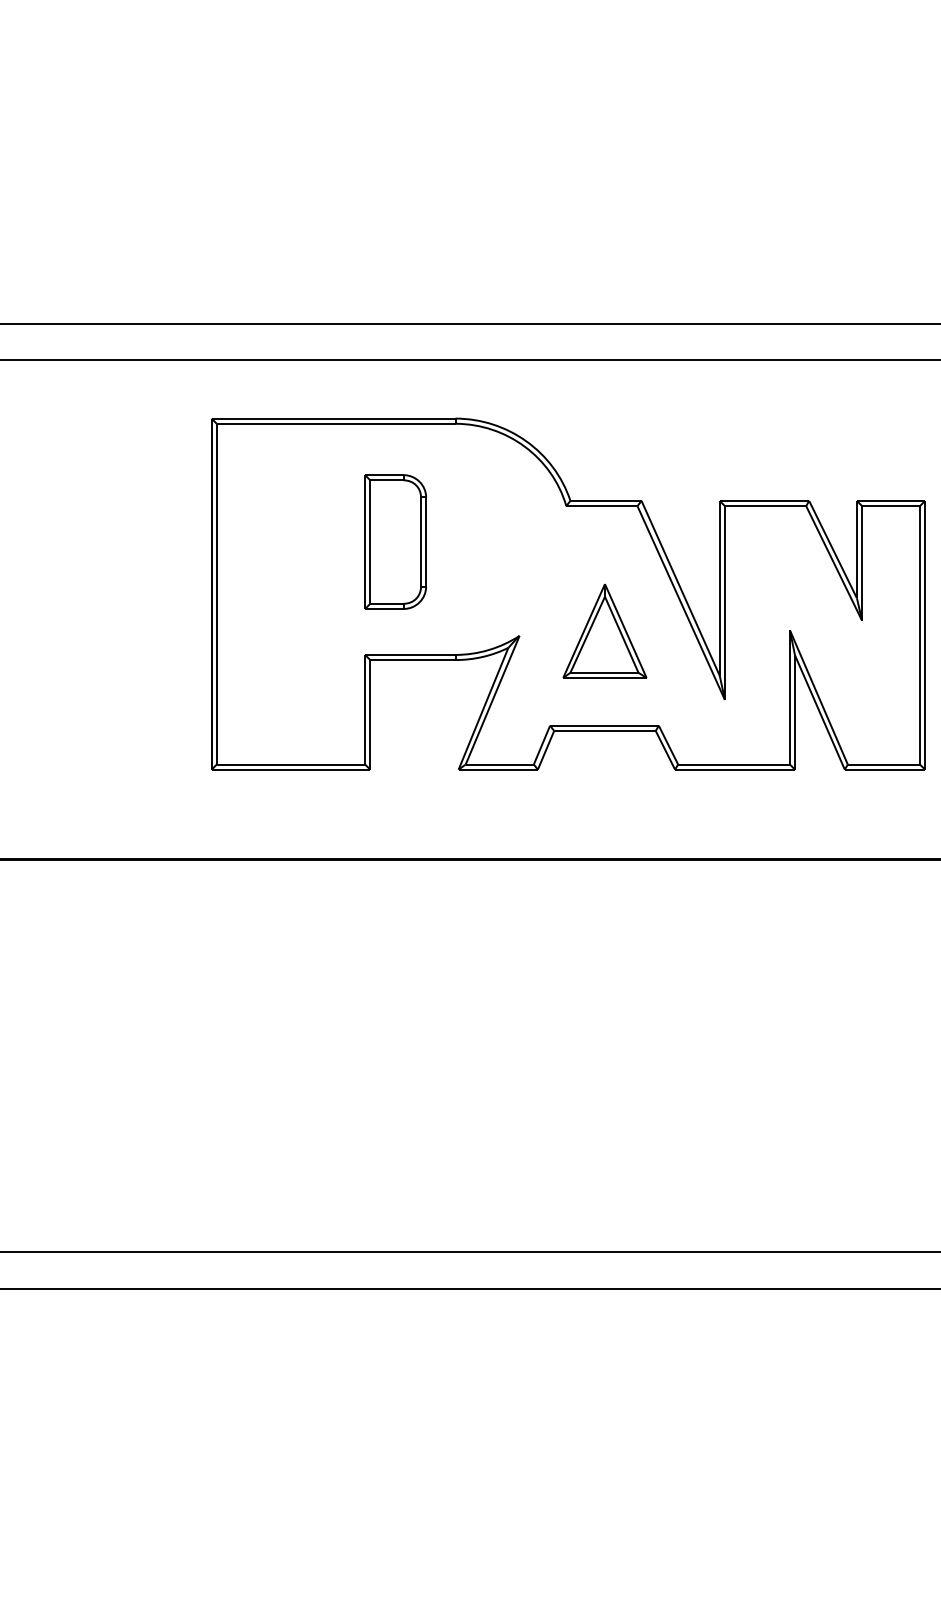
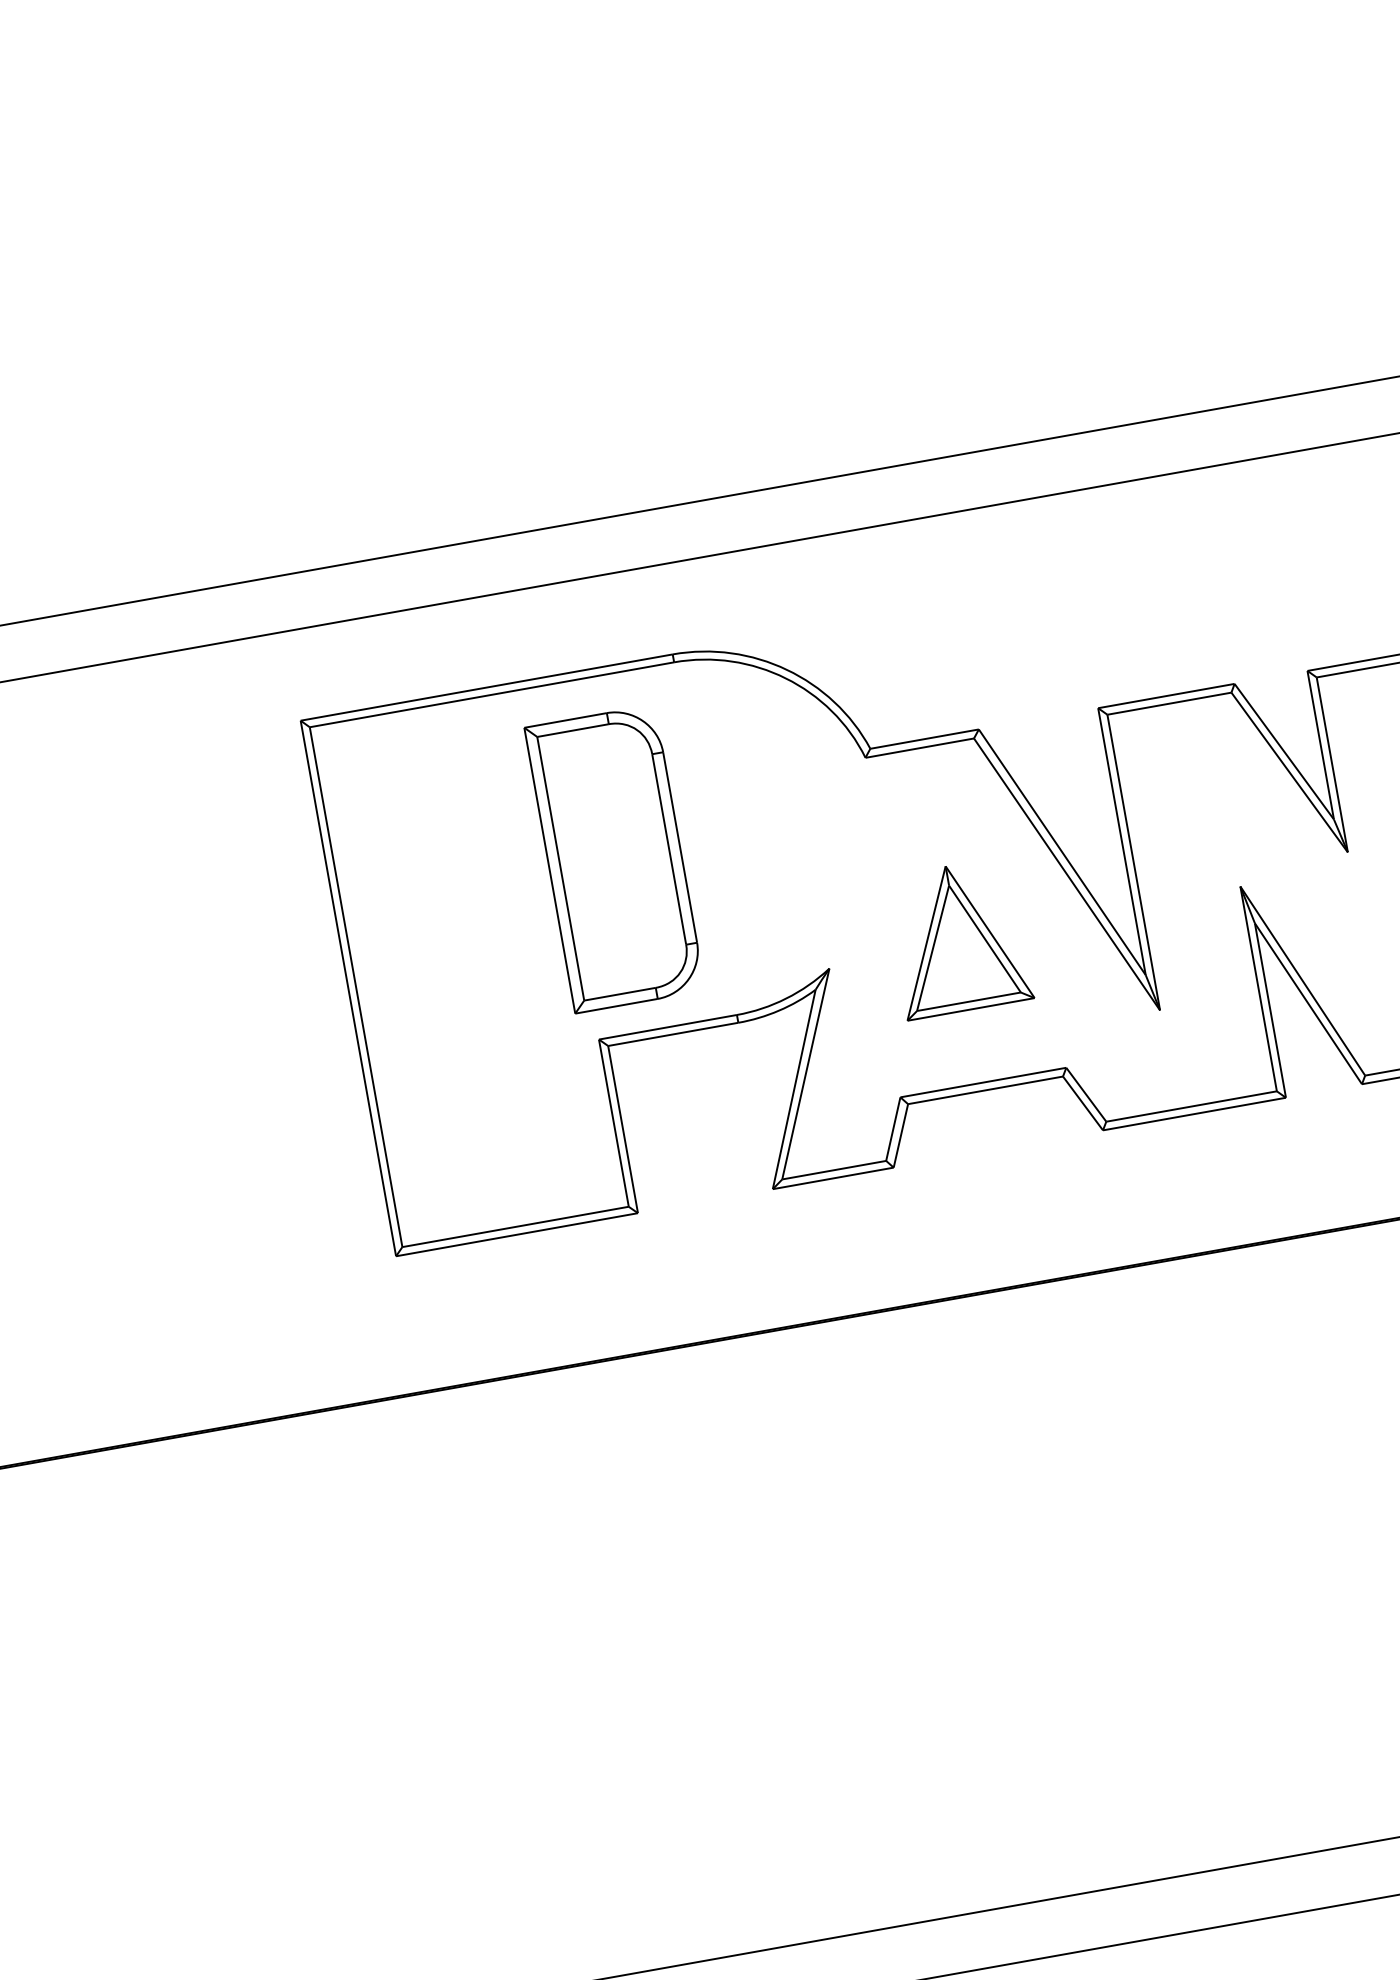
part: (395, 541) -> (614, 858), size x1.4

